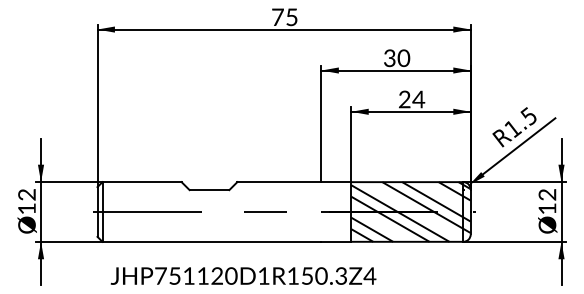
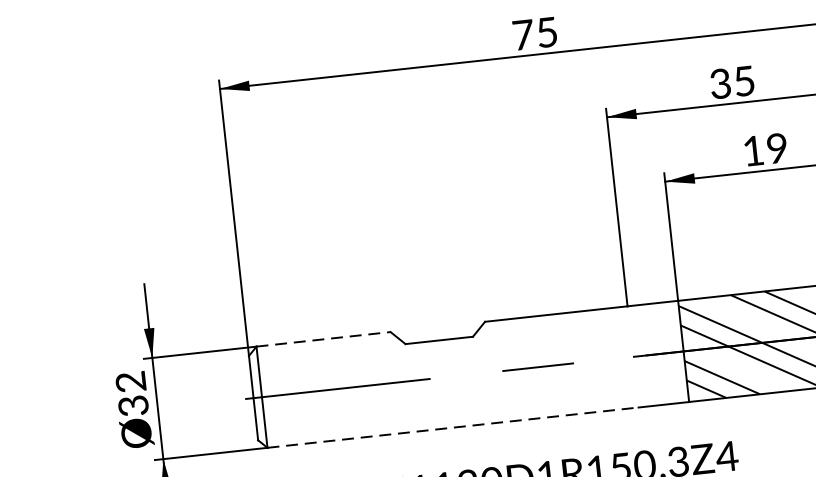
text: (403, 58) -> (743, 81), 30 -> 35
text: (412, 99) -> (766, 149), 24 -> 19
line: (142, 182) -> (324, 339), solid -> dashed
text: (26, 208) -> (132, 405), 12 -> 32
line: (212, 241) -> (453, 426), solid -> dashed

